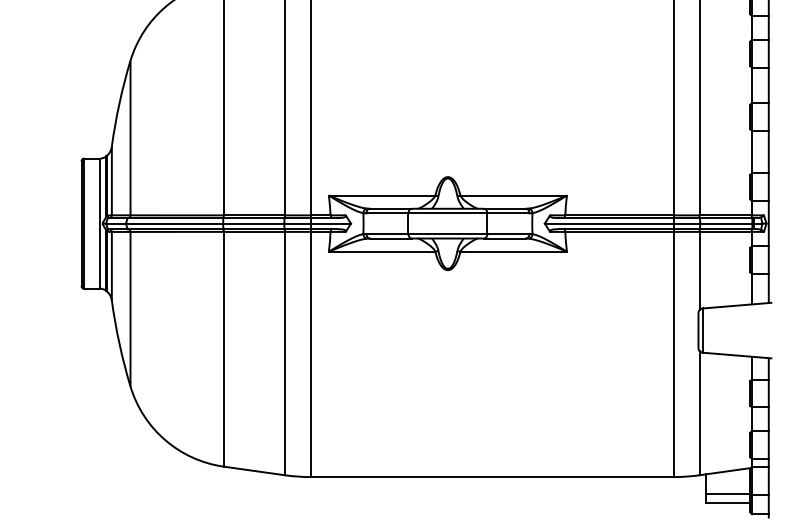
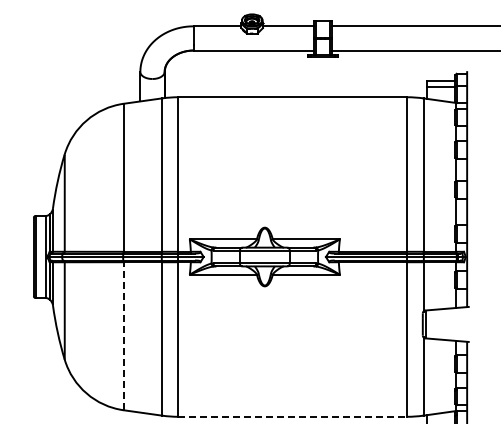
line: (223, 349) -> (123, 336), solid -> dashed
line: (493, 476) -> (293, 416), solid -> dashed

